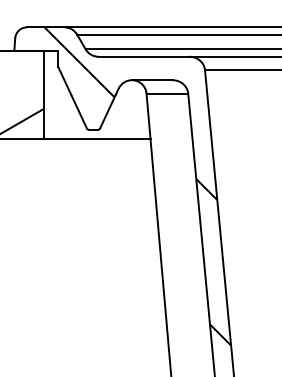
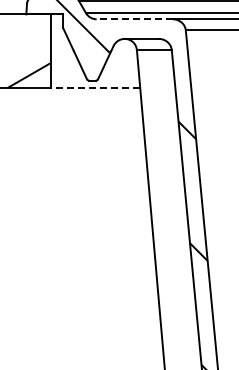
line: (143, 56) -> (134, 19), solid -> dashed
line: (97, 138) -> (95, 87), solid -> dashed

